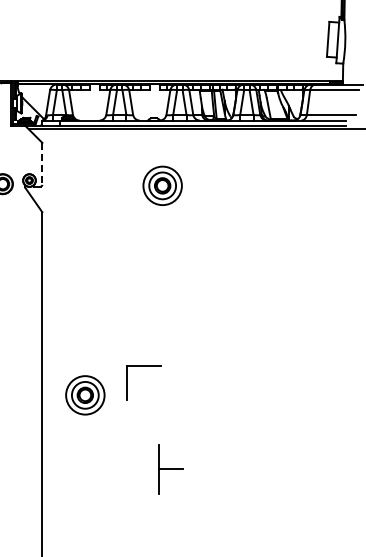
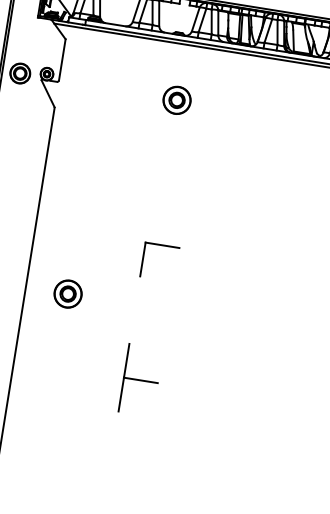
line: (42, 163) -> (62, 59), dashed -> solid
circle: (162, 185) -> (176, 100), size x0.71
part: (143, 366) -> (161, 245), moved
circle: (85, 395) -> (68, 294), size x0.71
part: (170, 469) -> (140, 380), size x1.43

